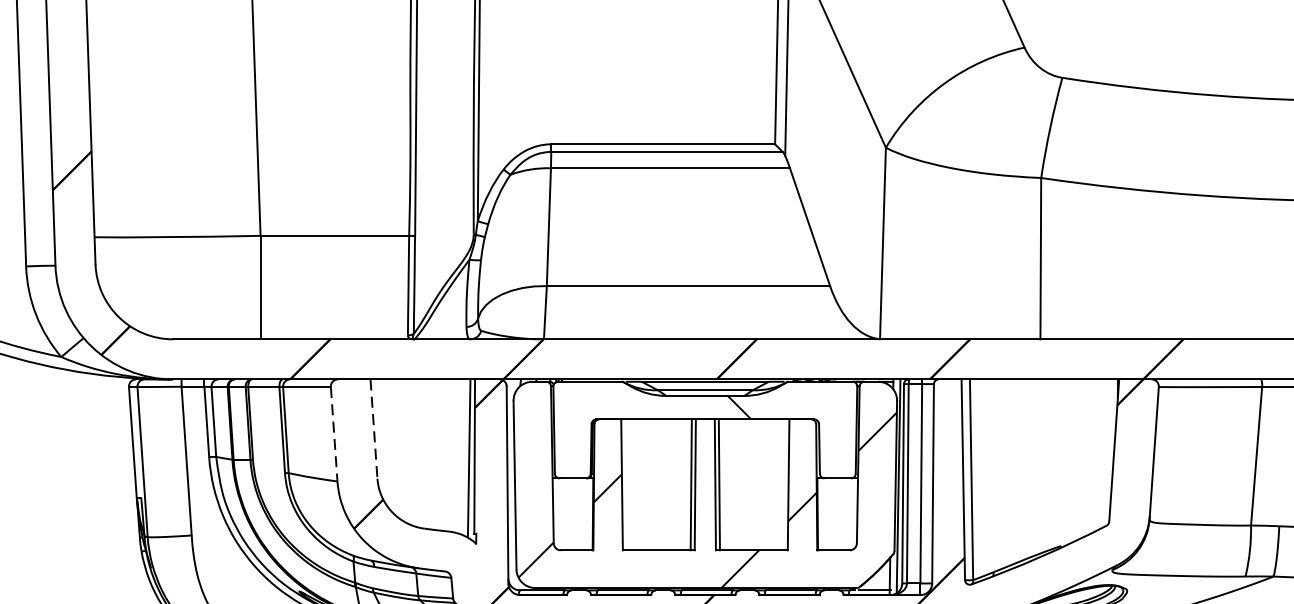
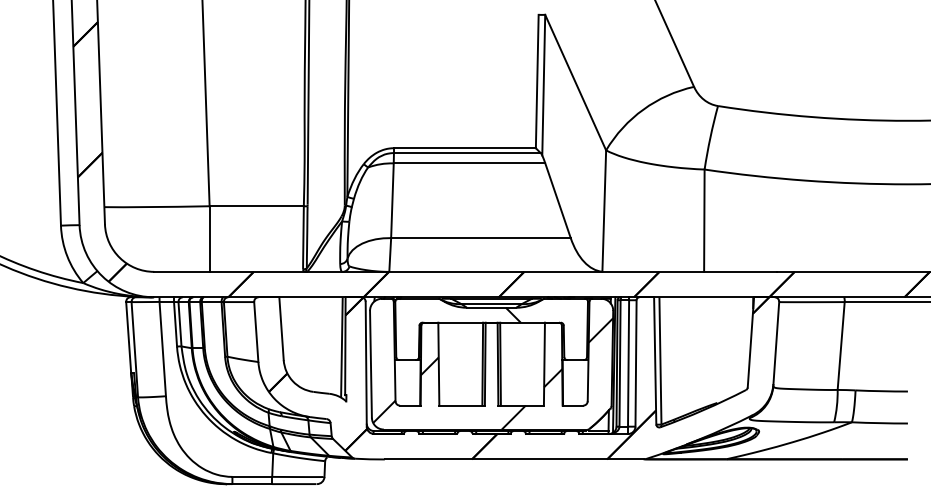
line: (373, 428) -> (281, 328), dashed -> solid
line: (334, 434) -> (256, 332), dashed -> solid

